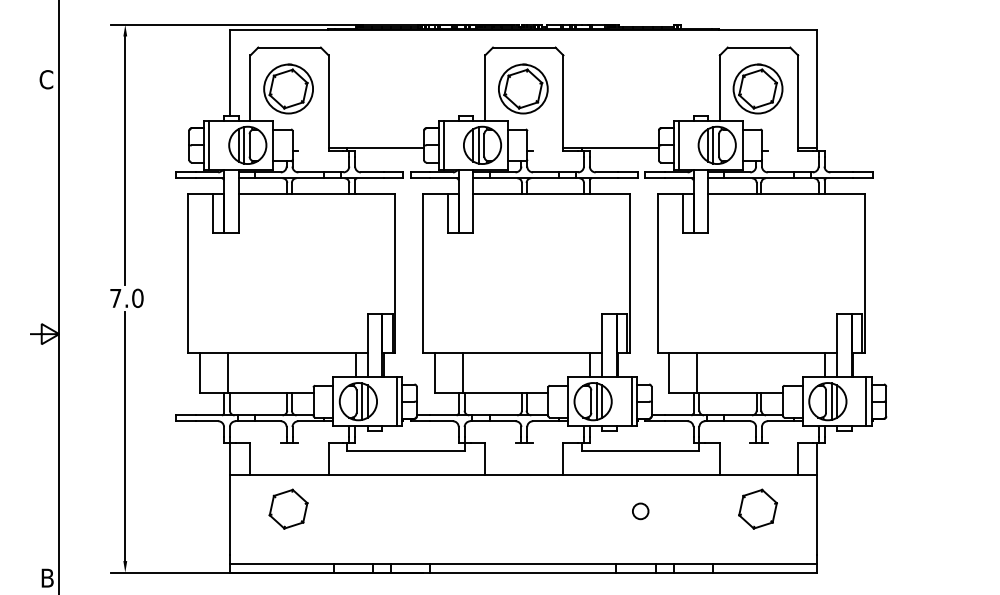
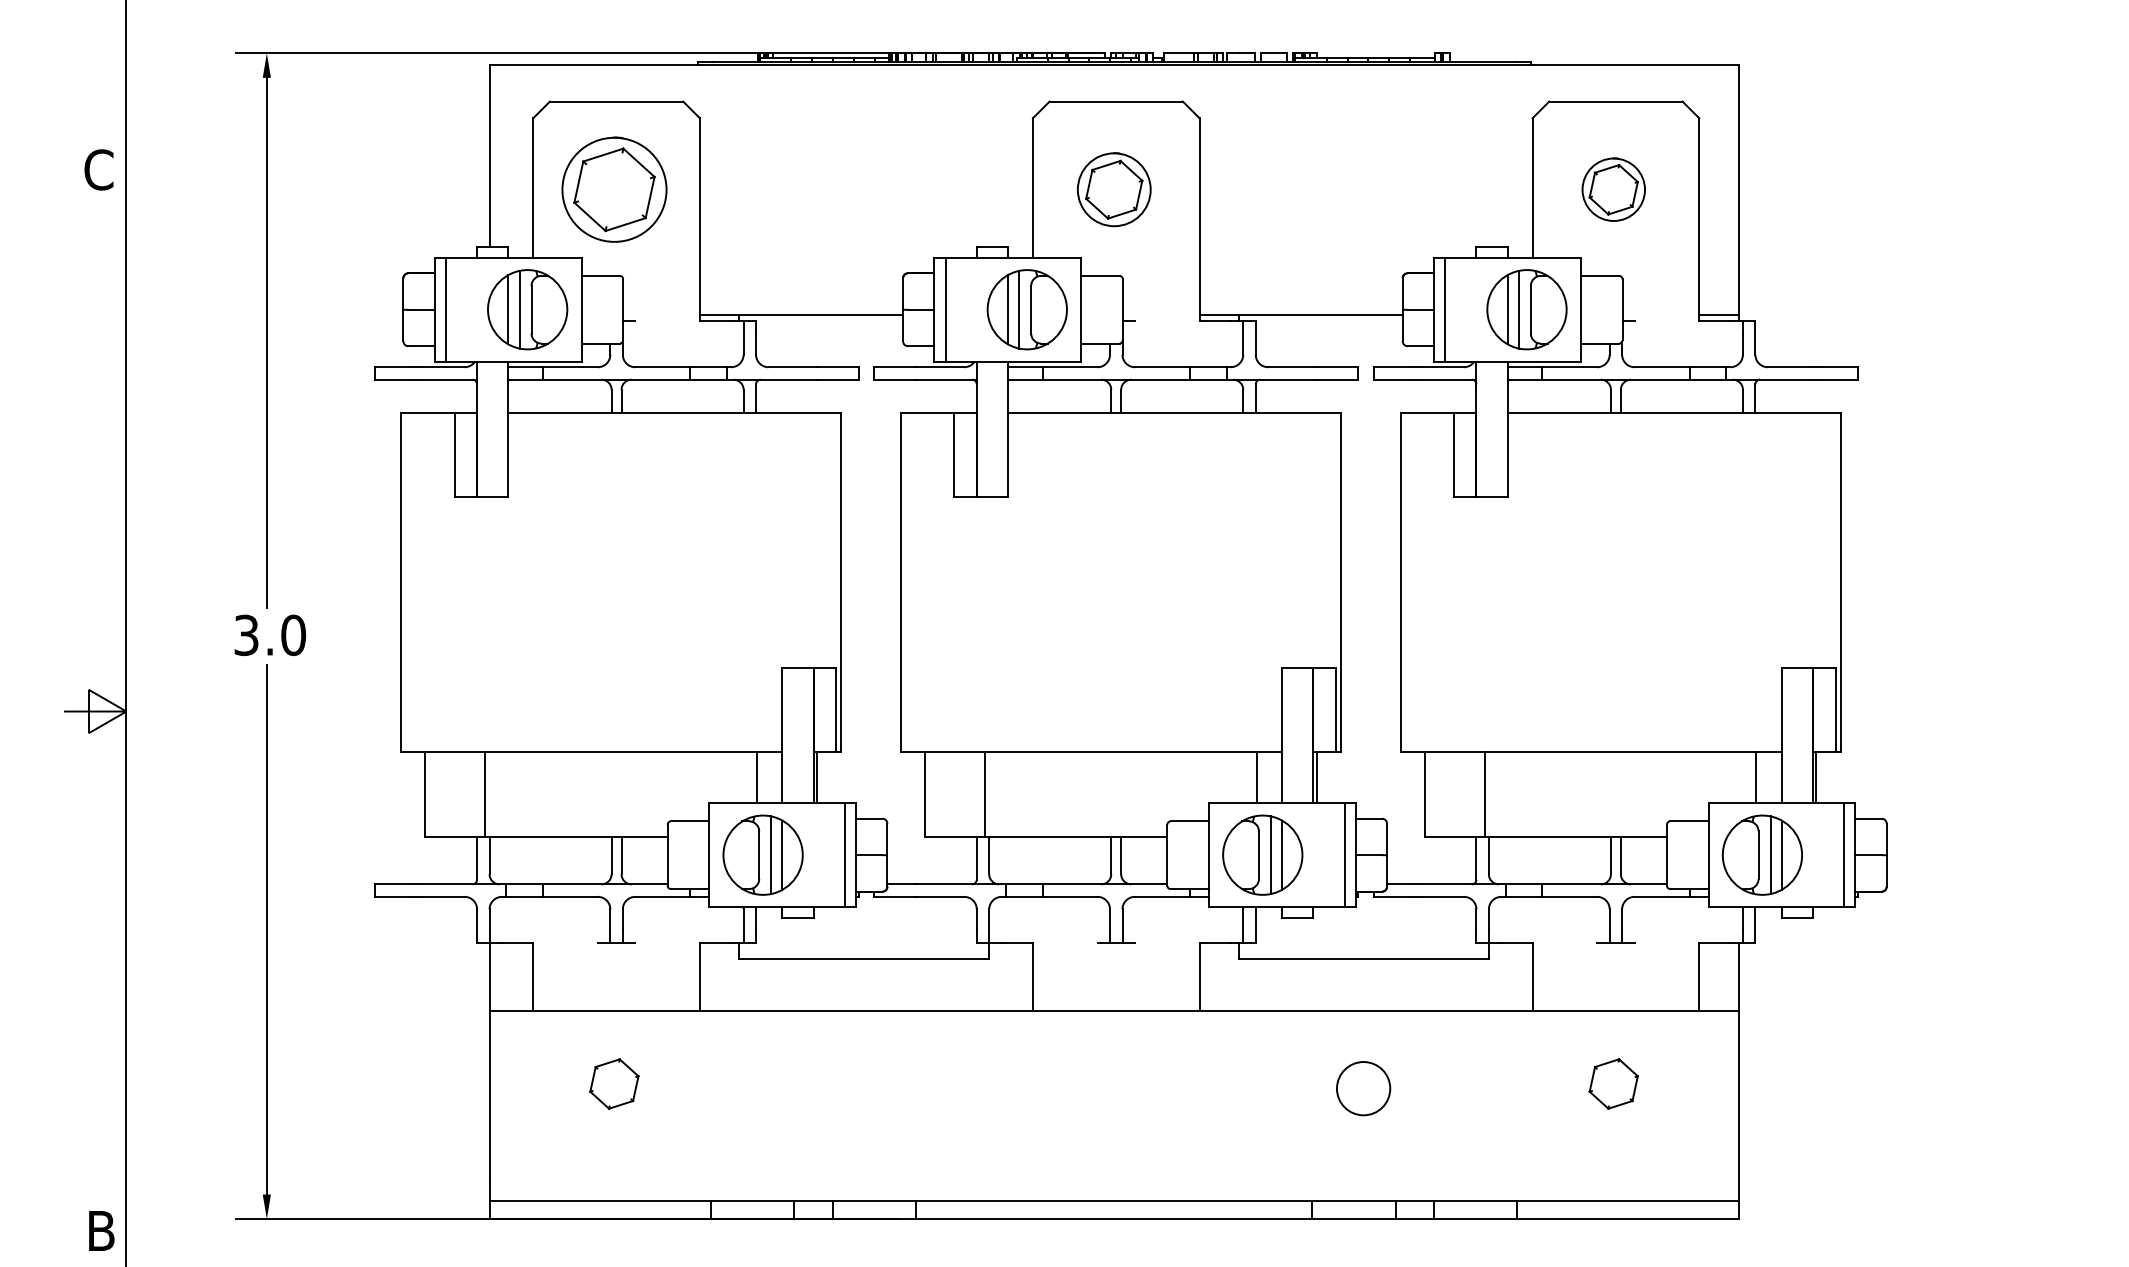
part: (523, 88) -> (1114, 188), size x0.7
part: (757, 88) -> (1612, 188), size x0.6
text: (115, 298) -> (246, 635), 7.0 -> 3.0
part: (288, 508) -> (614, 1082), size x0.6
part: (757, 508) -> (1612, 1082), size x0.6
circle: (640, 511) -> (1363, 1089), size x1.6

